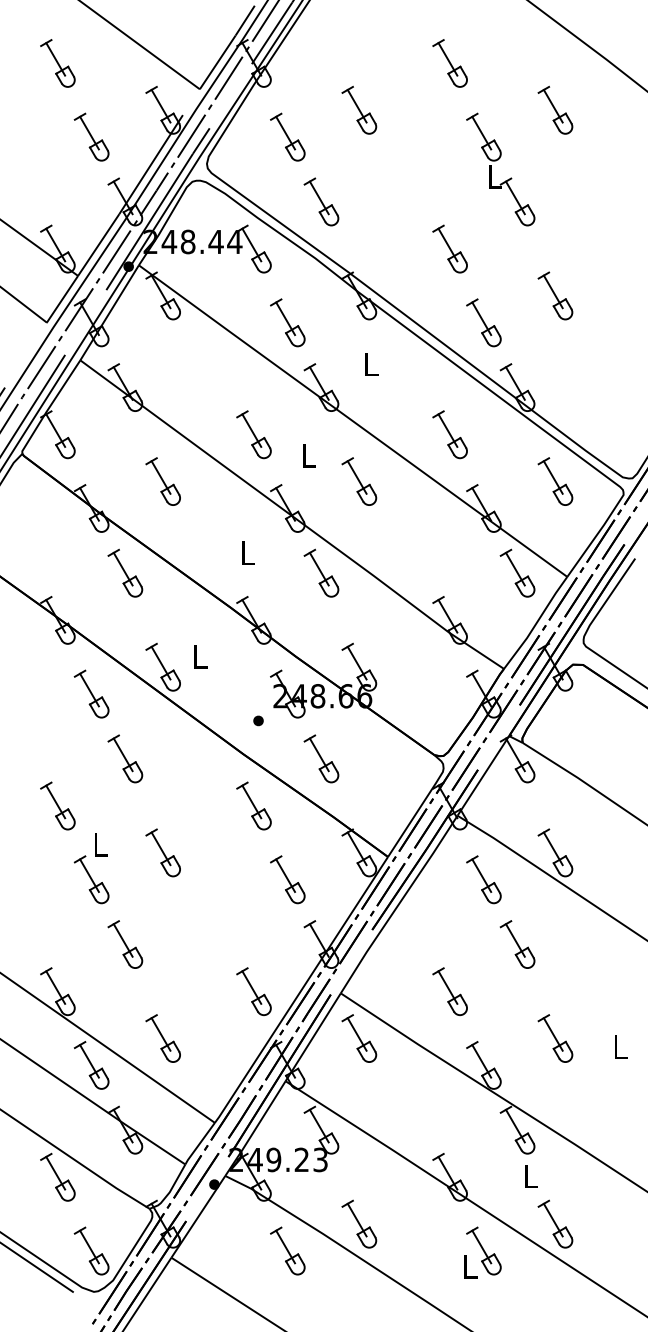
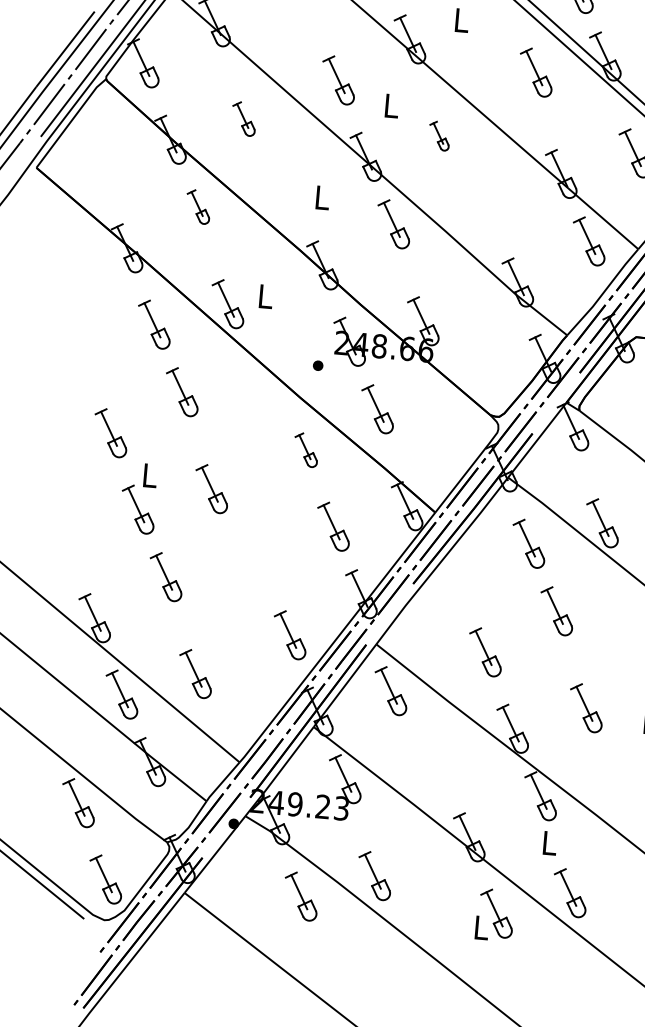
part: (449, 434) -> (535, 72), moved
part: (162, 481) -> (243, 118), size x0.7
part: (359, 481) -> (439, 136), size x0.6
part: (125, 572) -> (198, 206), size x0.7
part: (253, 805) -> (305, 449), size x0.7

